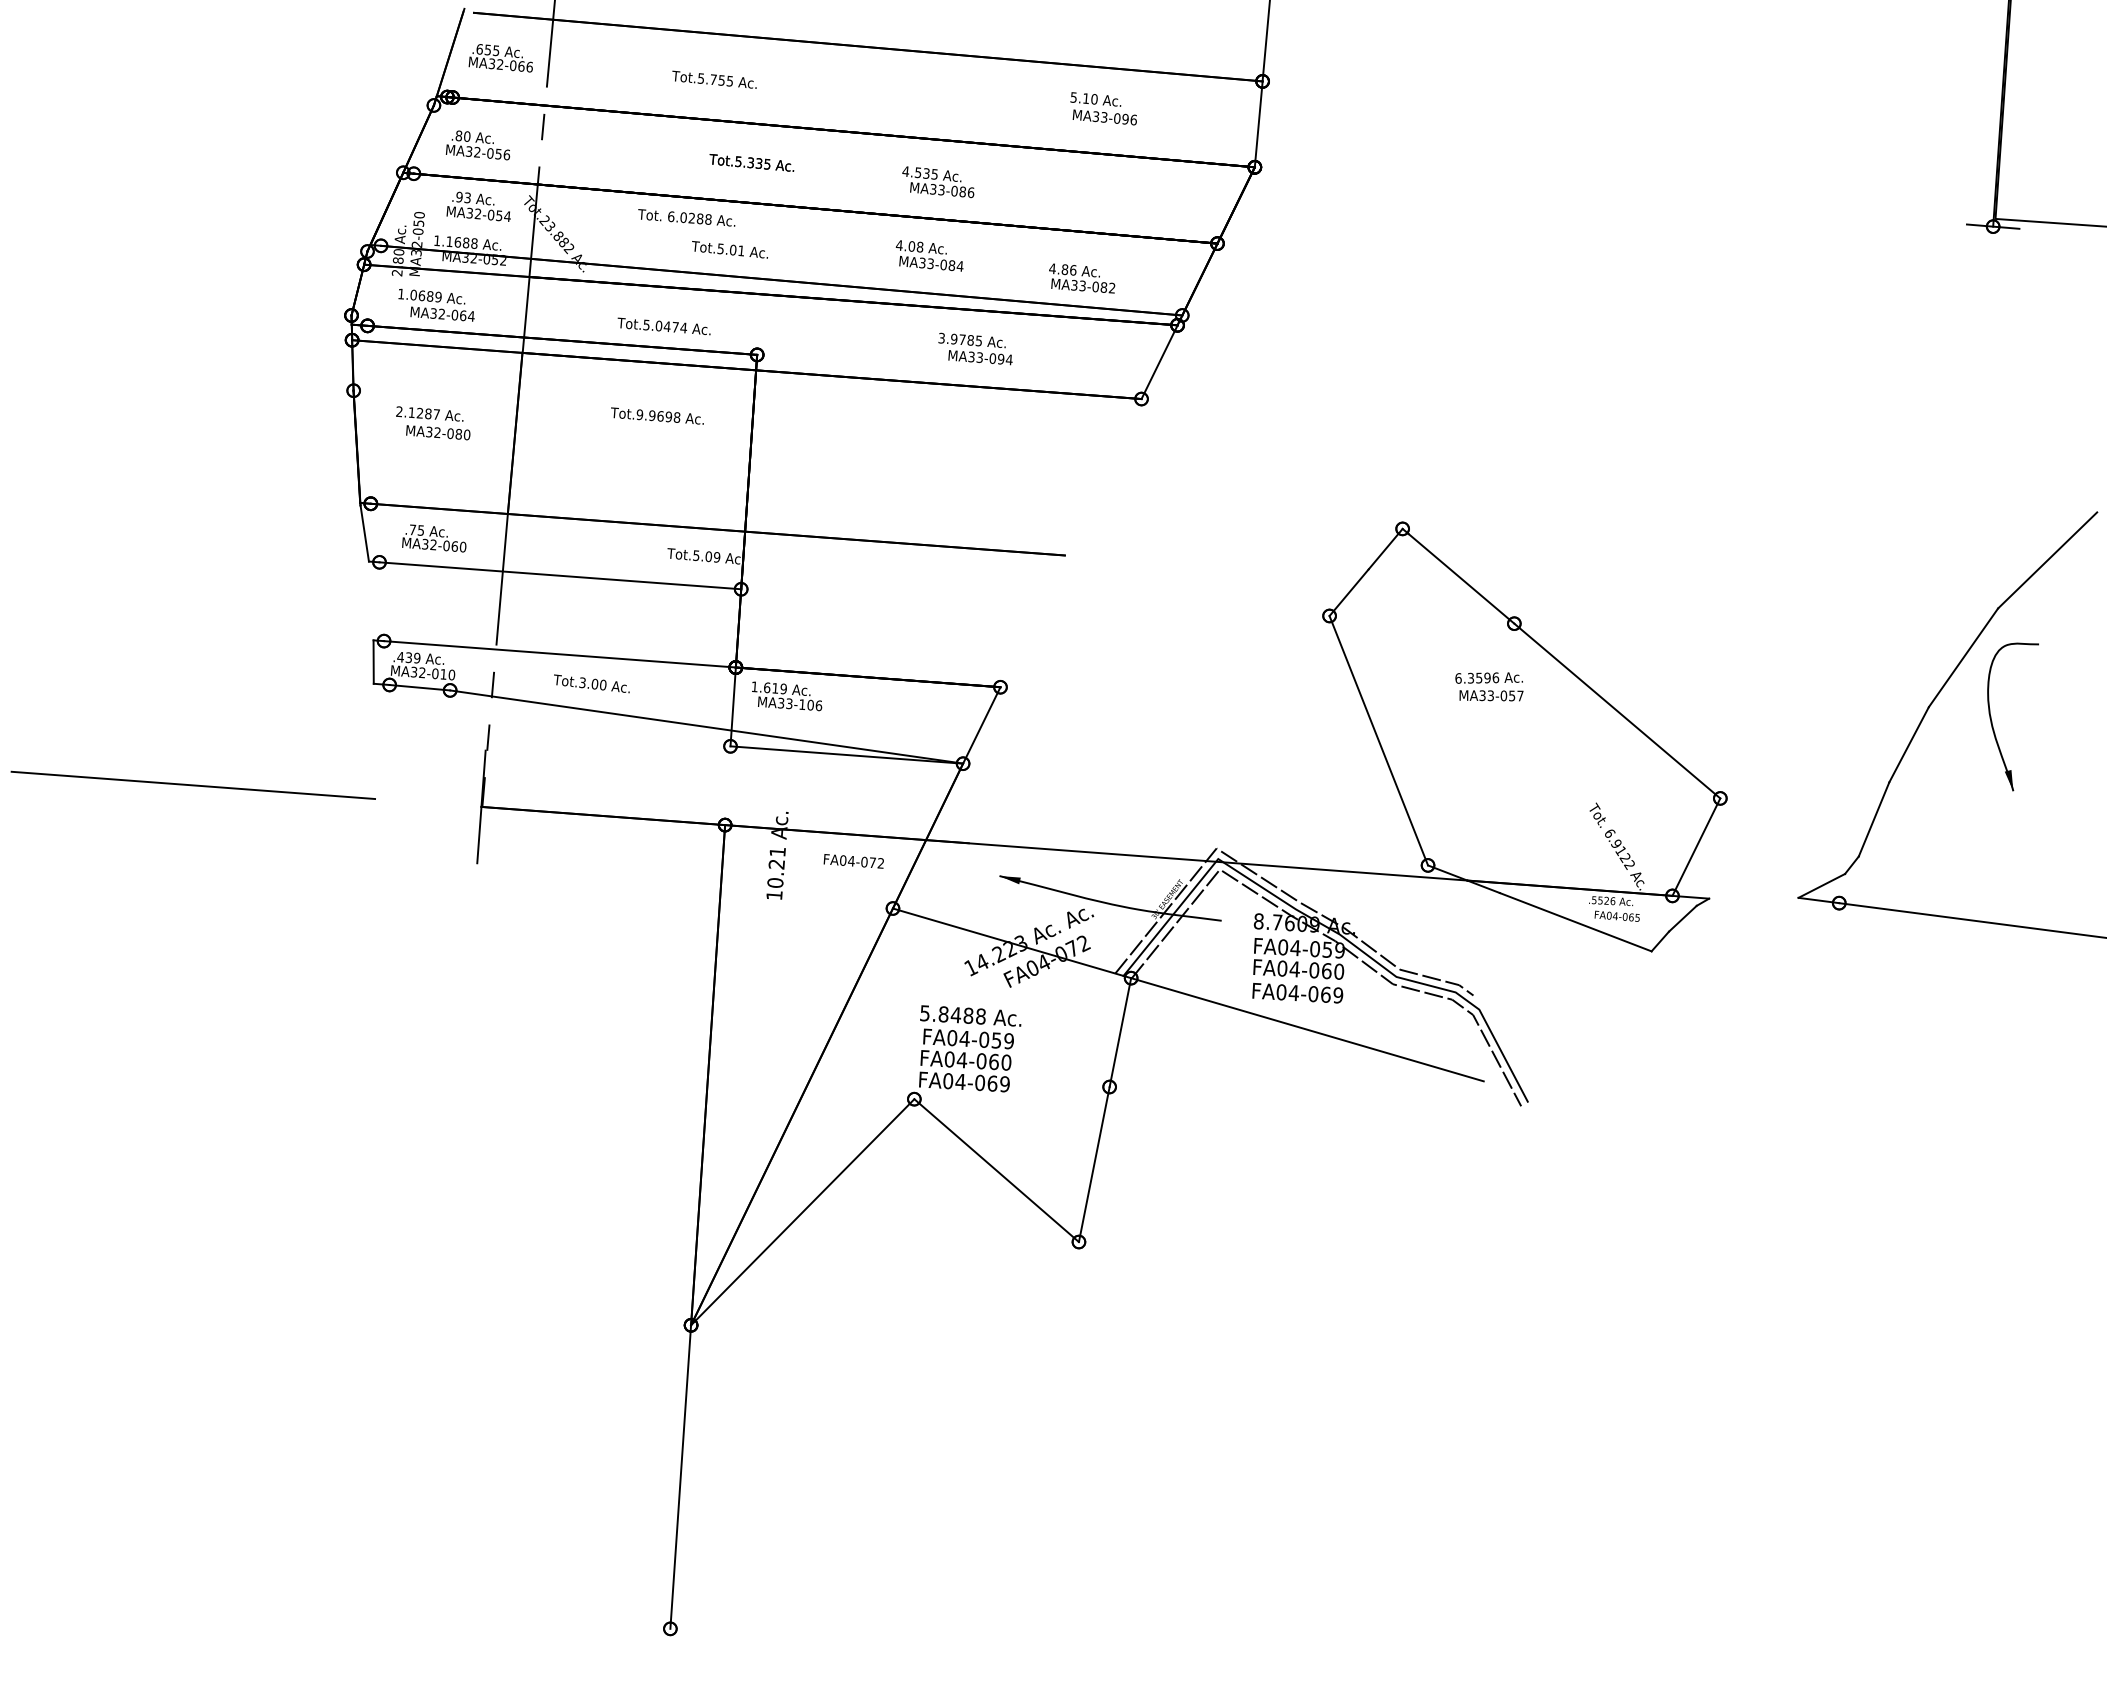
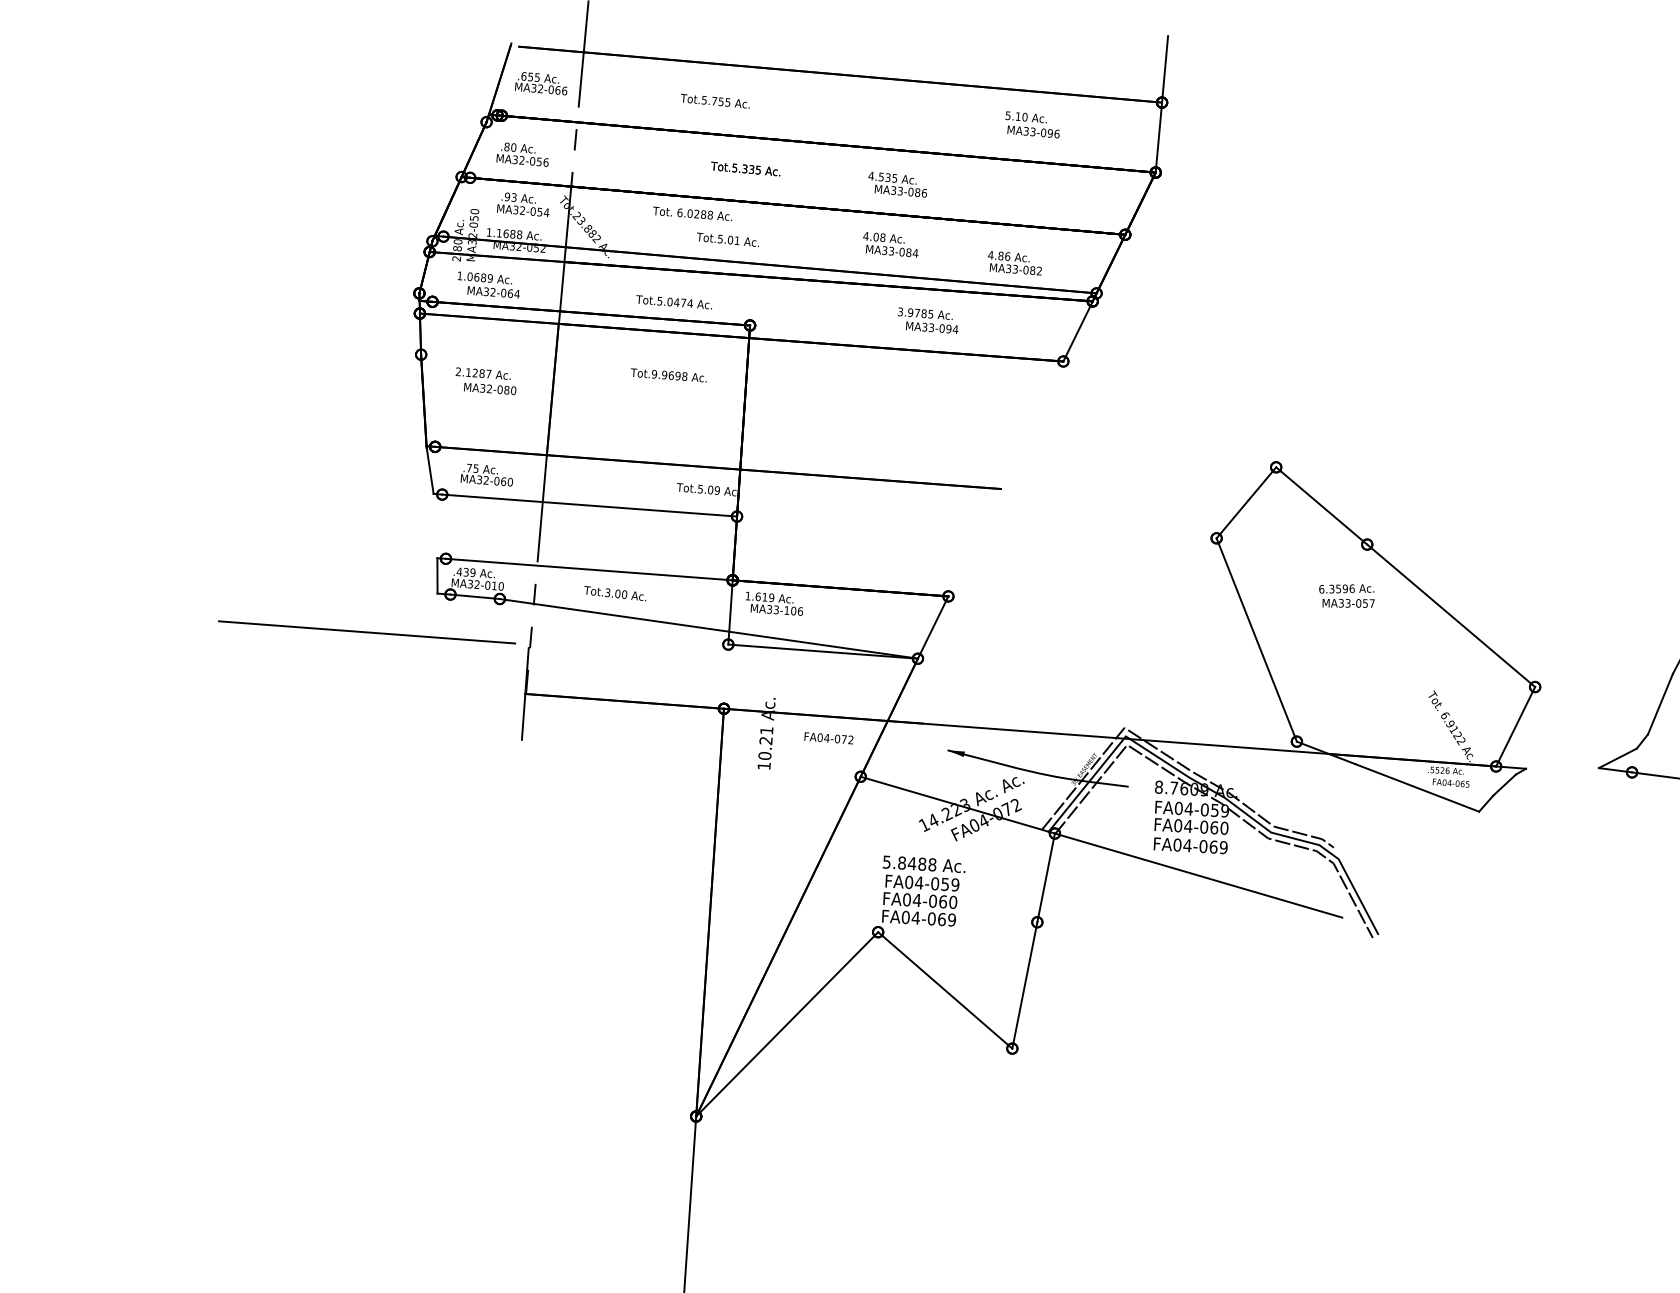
line: (192, 784) -> (366, 631), moved

